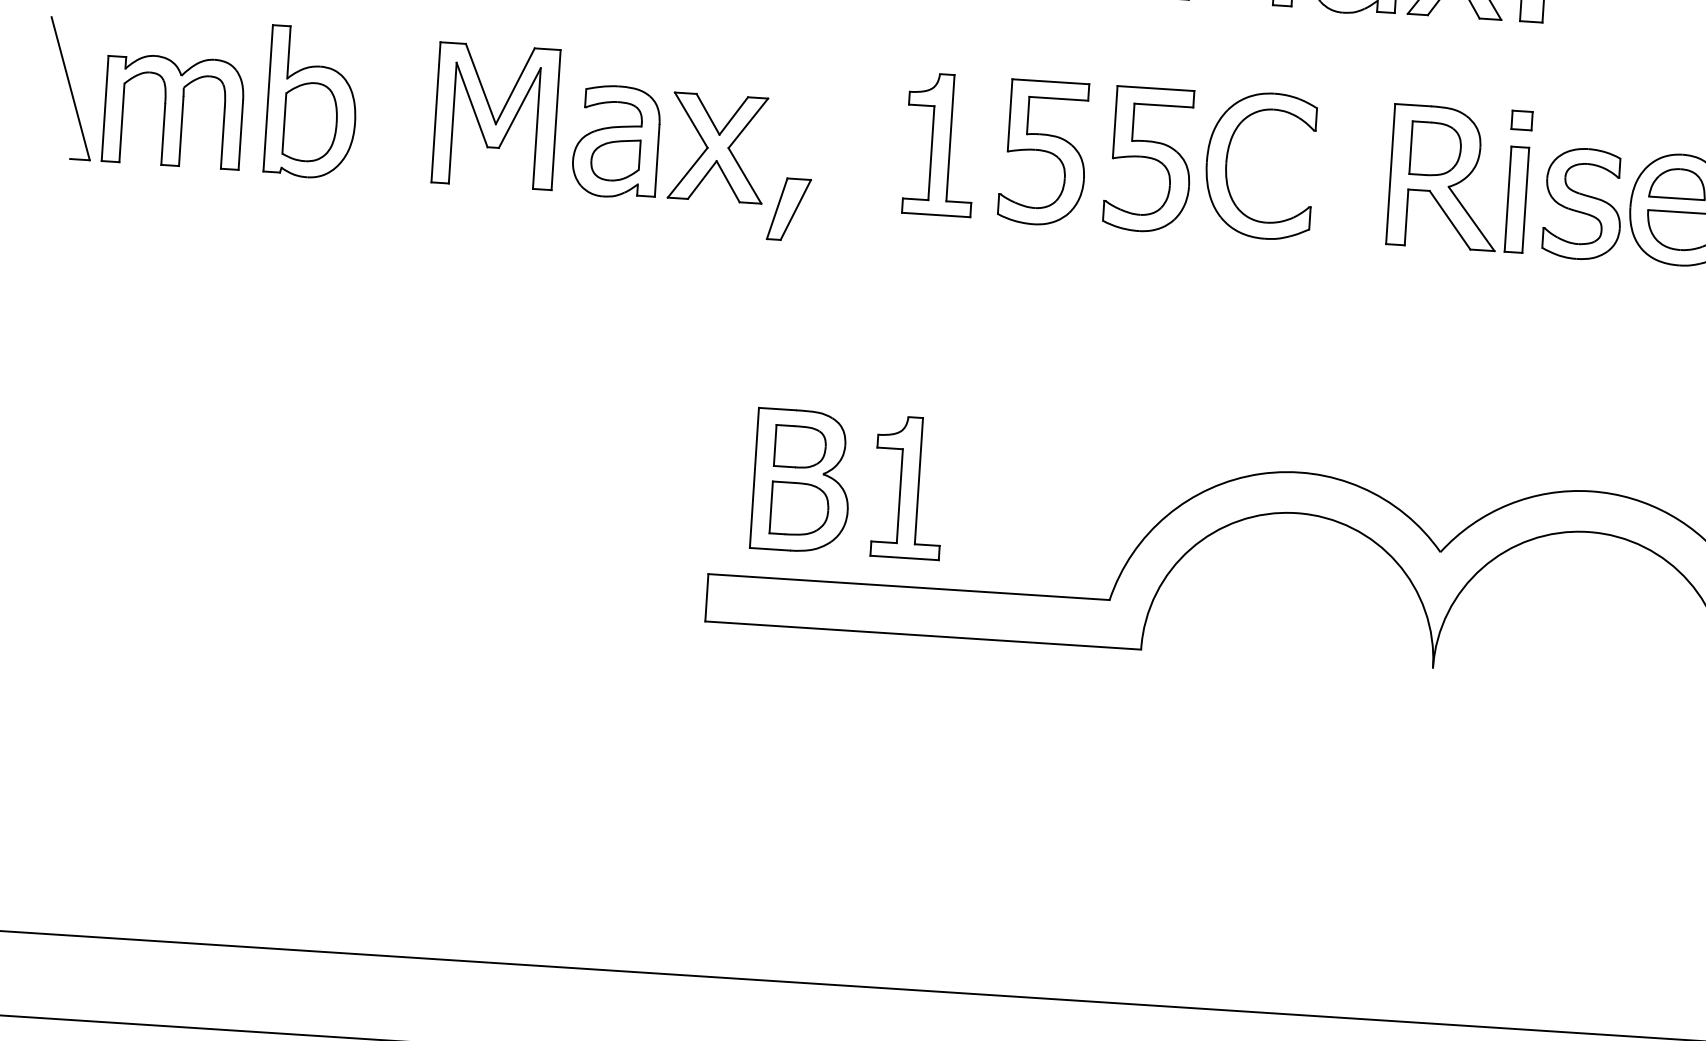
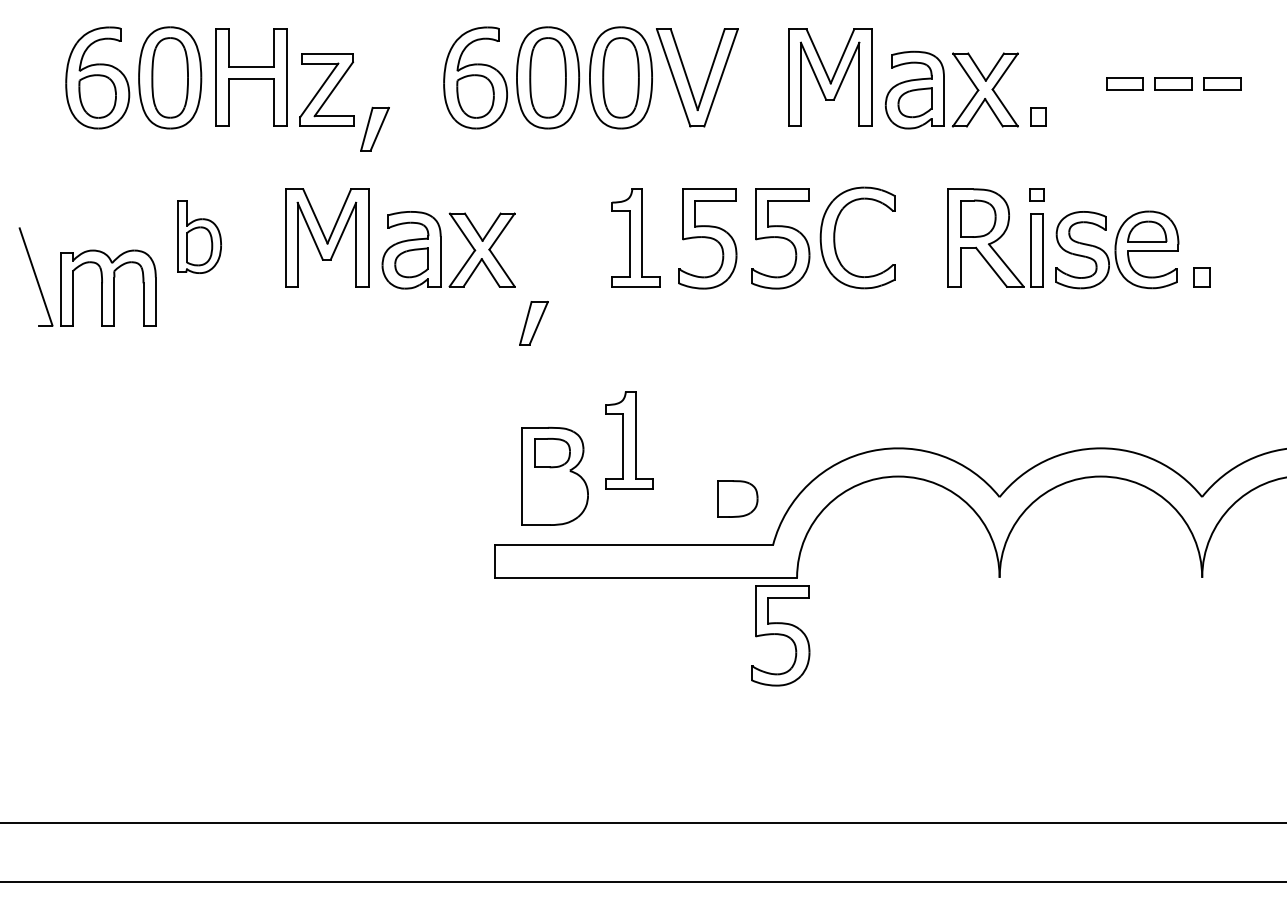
part: (134, 79) -> (79, 267), moved
part: (312, 102) -> (199, 236), size x0.7
part: (788, 209) -> (533, 323), moved
part: (909, 488) -> (629, 440), moved
part: (799, 508) -> (737, 498), moved
part: (1111, 731) -> (780, 635), added

